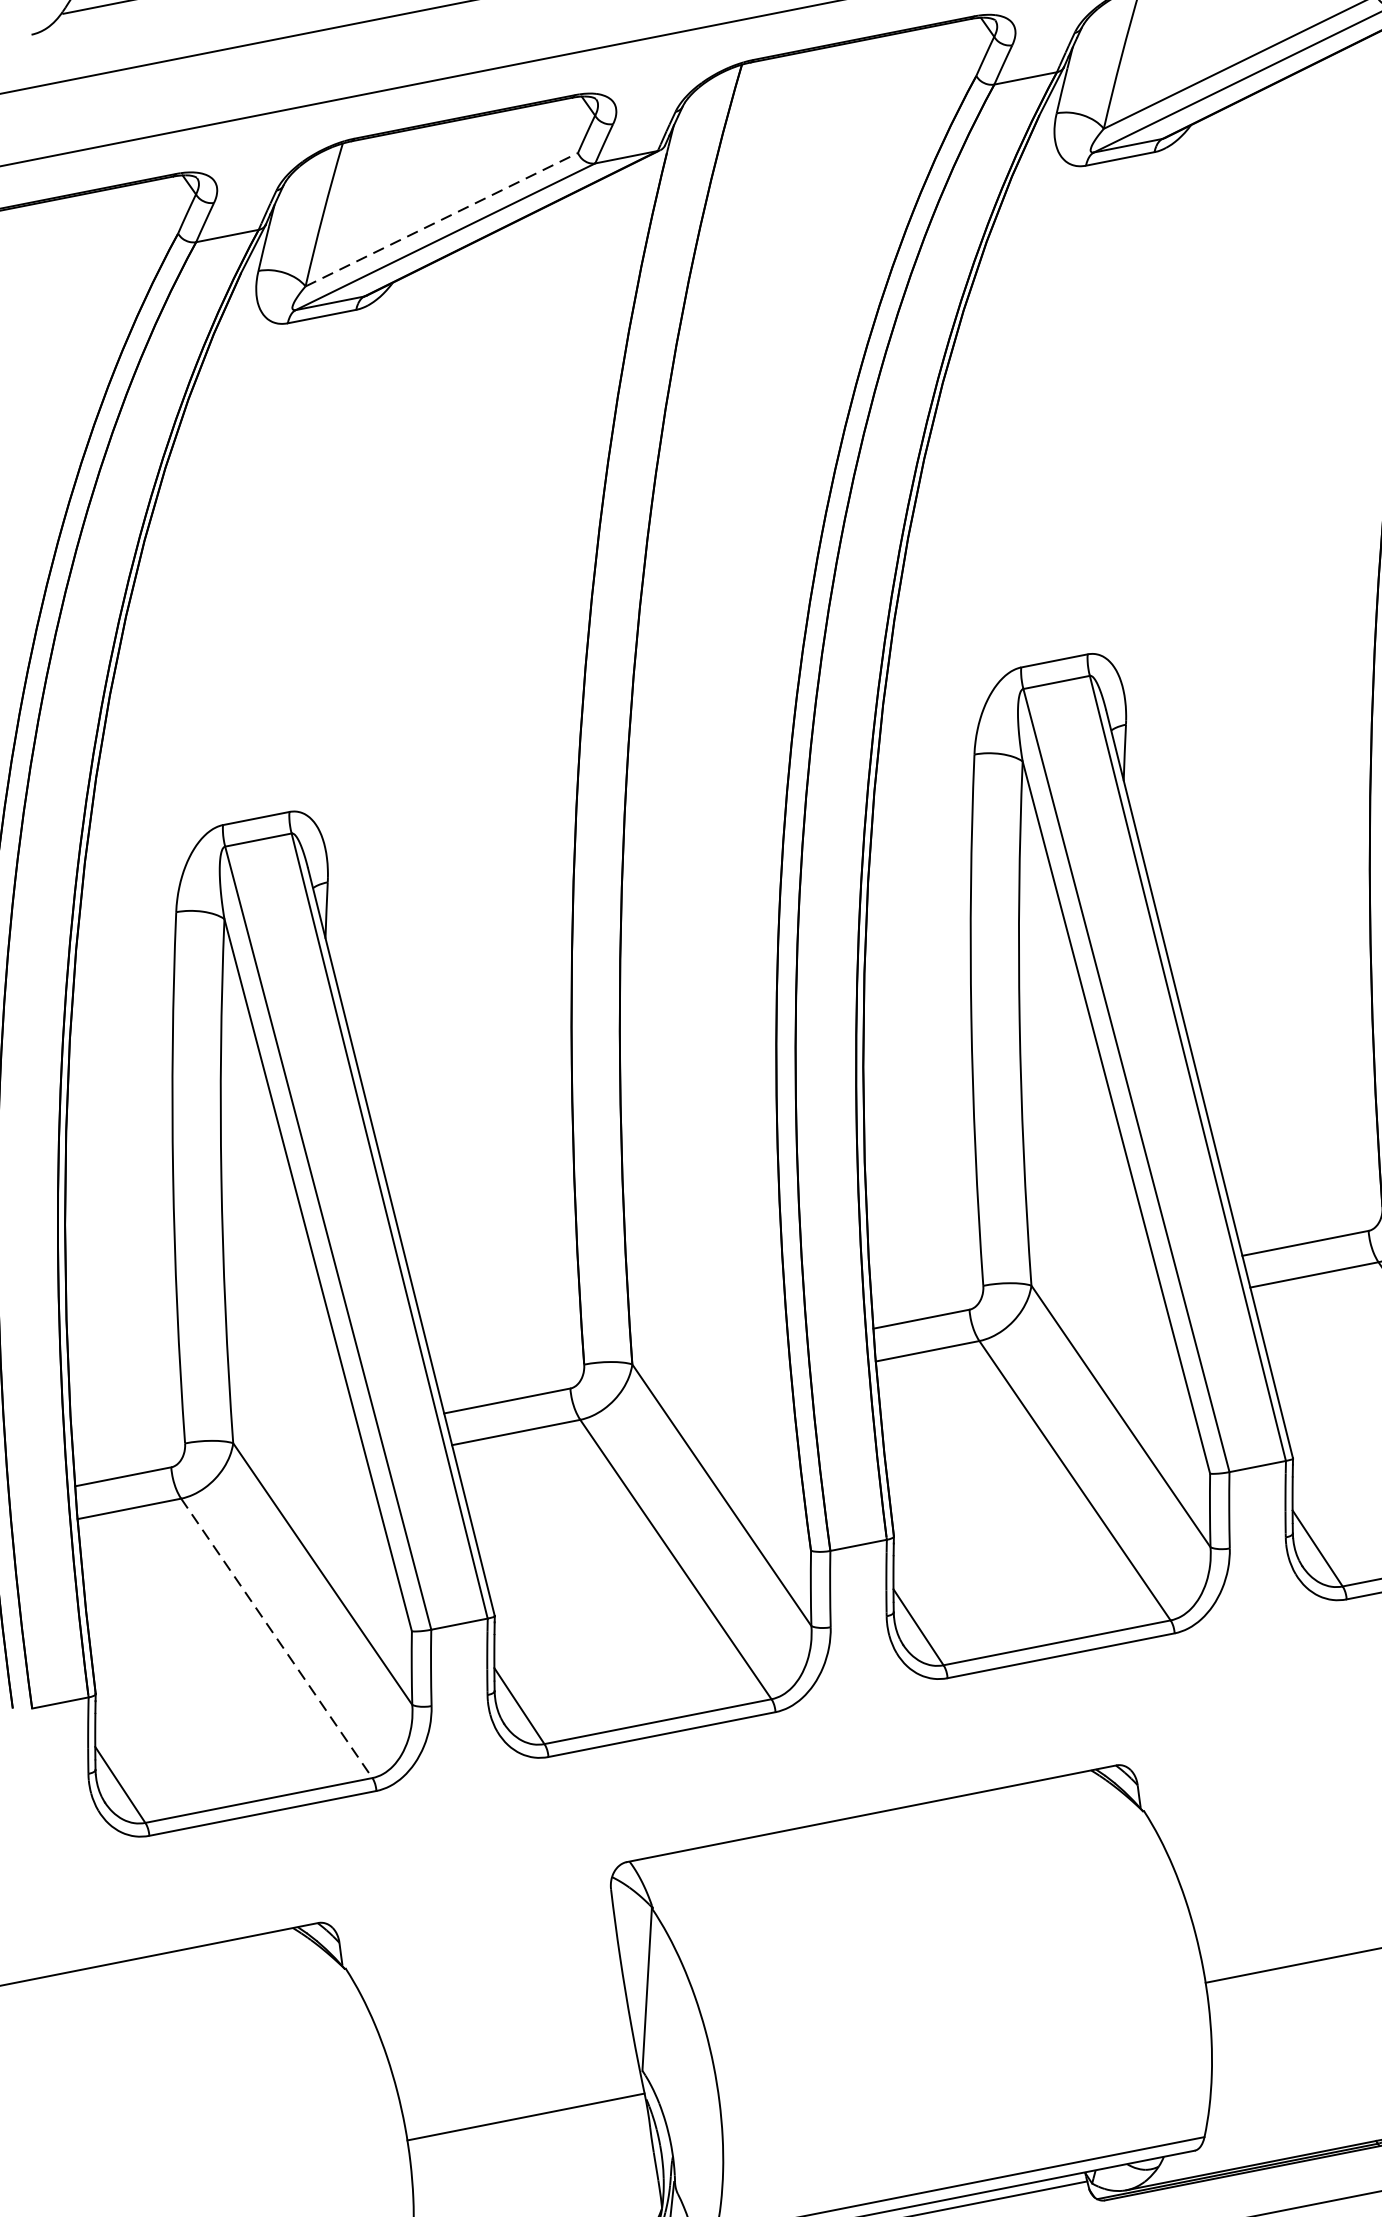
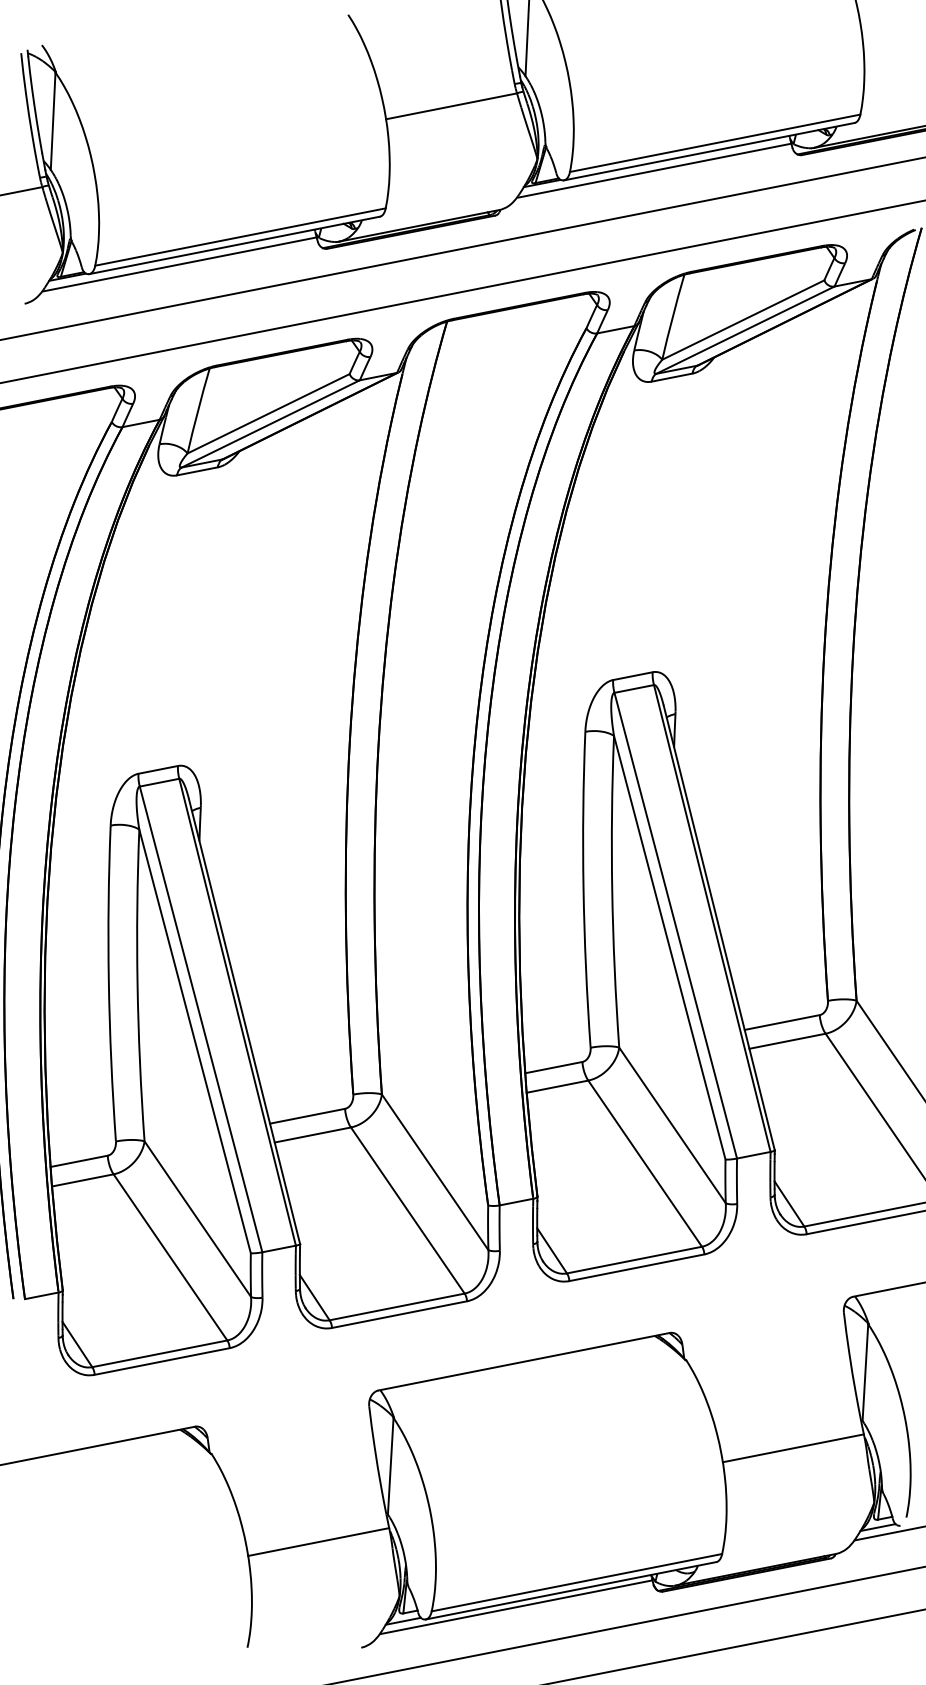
line: (443, 219) -> (269, 413), dashed -> solid
line: (276, 1638) -> (170, 1257), dashed -> solid

